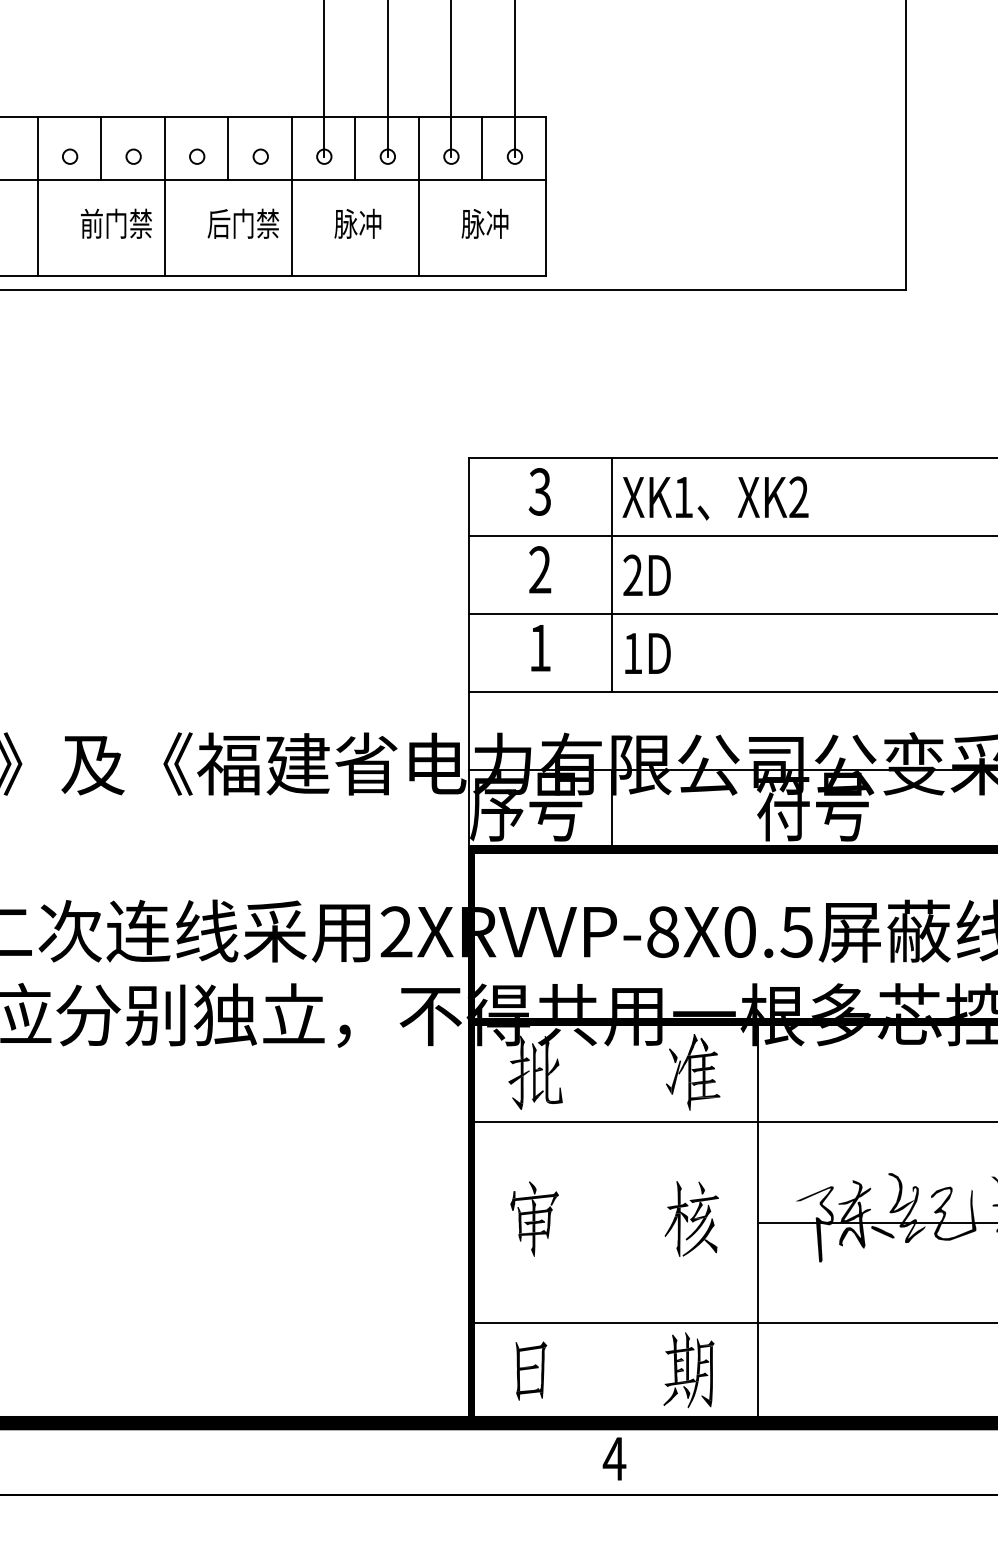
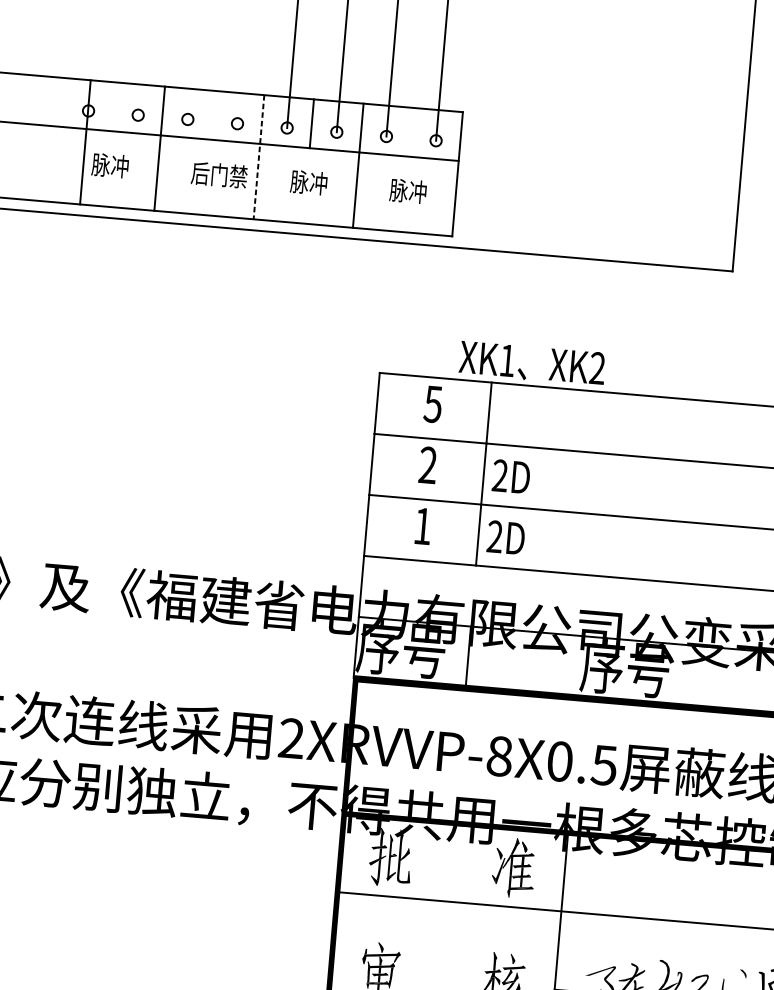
line: (101, 148) -> (113, 106), removed
line: (228, 148) -> (212, 115), removed
line: (482, 148) -> (411, 132), removed
line: (37, 196) -> (85, 142), moved
line: (291, 197) -> (258, 157), solid -> dashed
text: (115, 223) -> (119, 166), 前门禁 -> 脉冲
text: (539, 491) -> (432, 403), 3 -> 5
text: (715, 498) -> (532, 363), moved
text: (632, 652) -> (494, 535), 1D -> 2D
text: (783, 806) -> (602, 666), 符号 -> 序号

